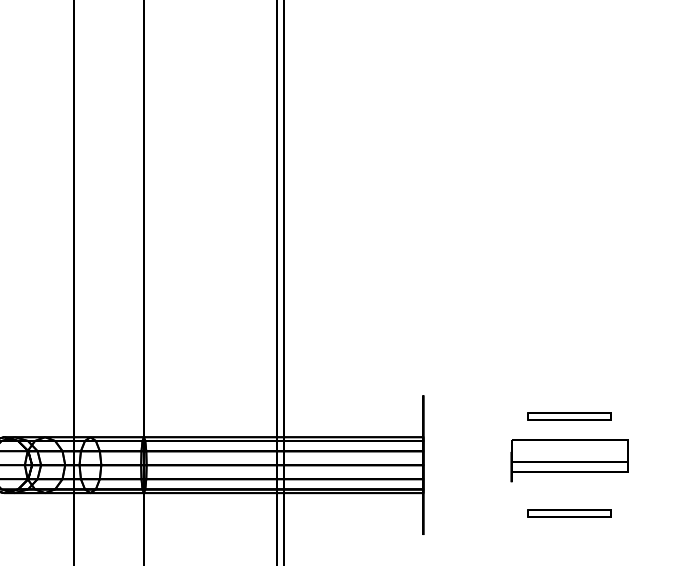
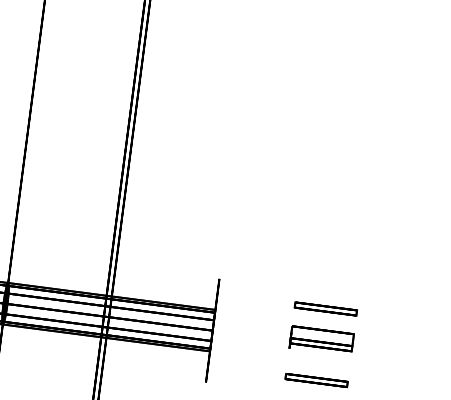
part: (569, 460) -> (321, 341), size x0.71

